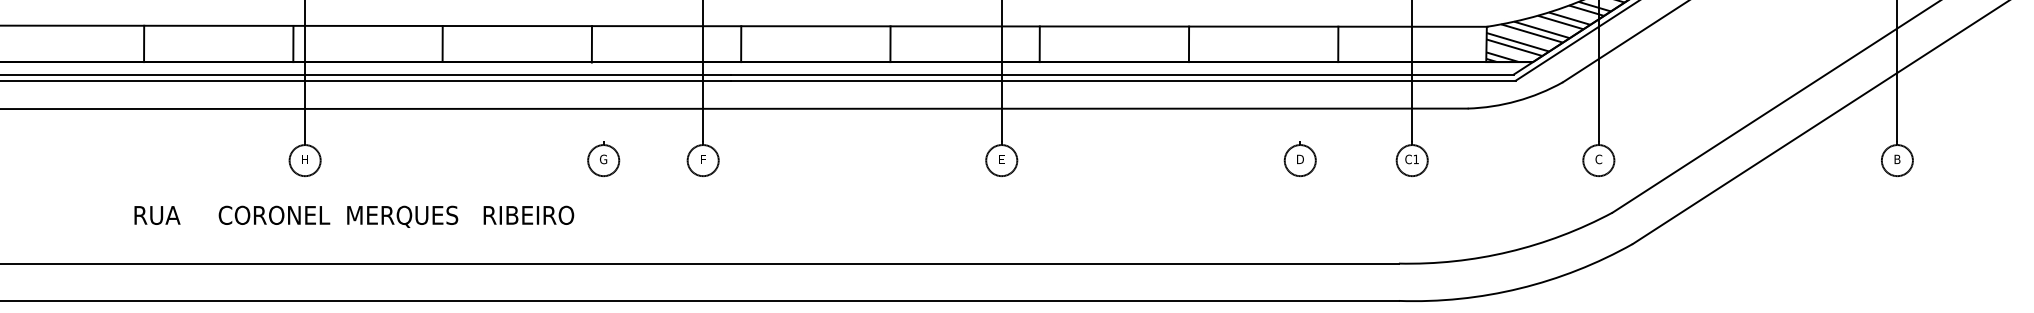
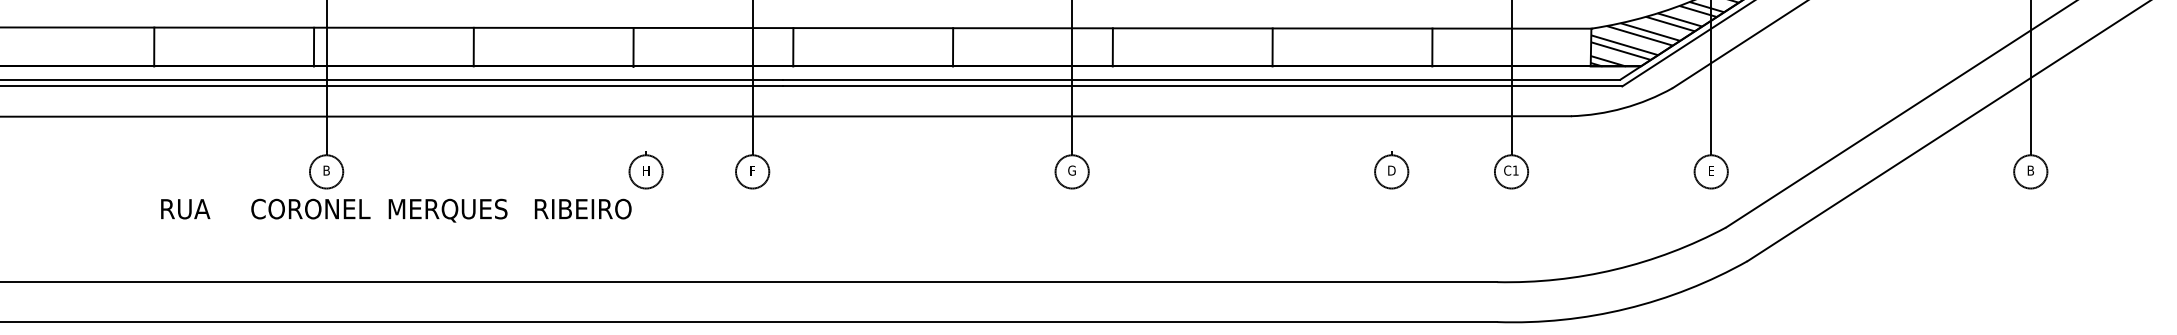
text: (305, 159) -> (326, 170), H -> B
text: (603, 159) -> (645, 170), G -> H
text: (1001, 159) -> (1071, 170), E -> G
text: (1598, 159) -> (1710, 170), C -> E
text: (354, 216) -> (396, 210), moved

